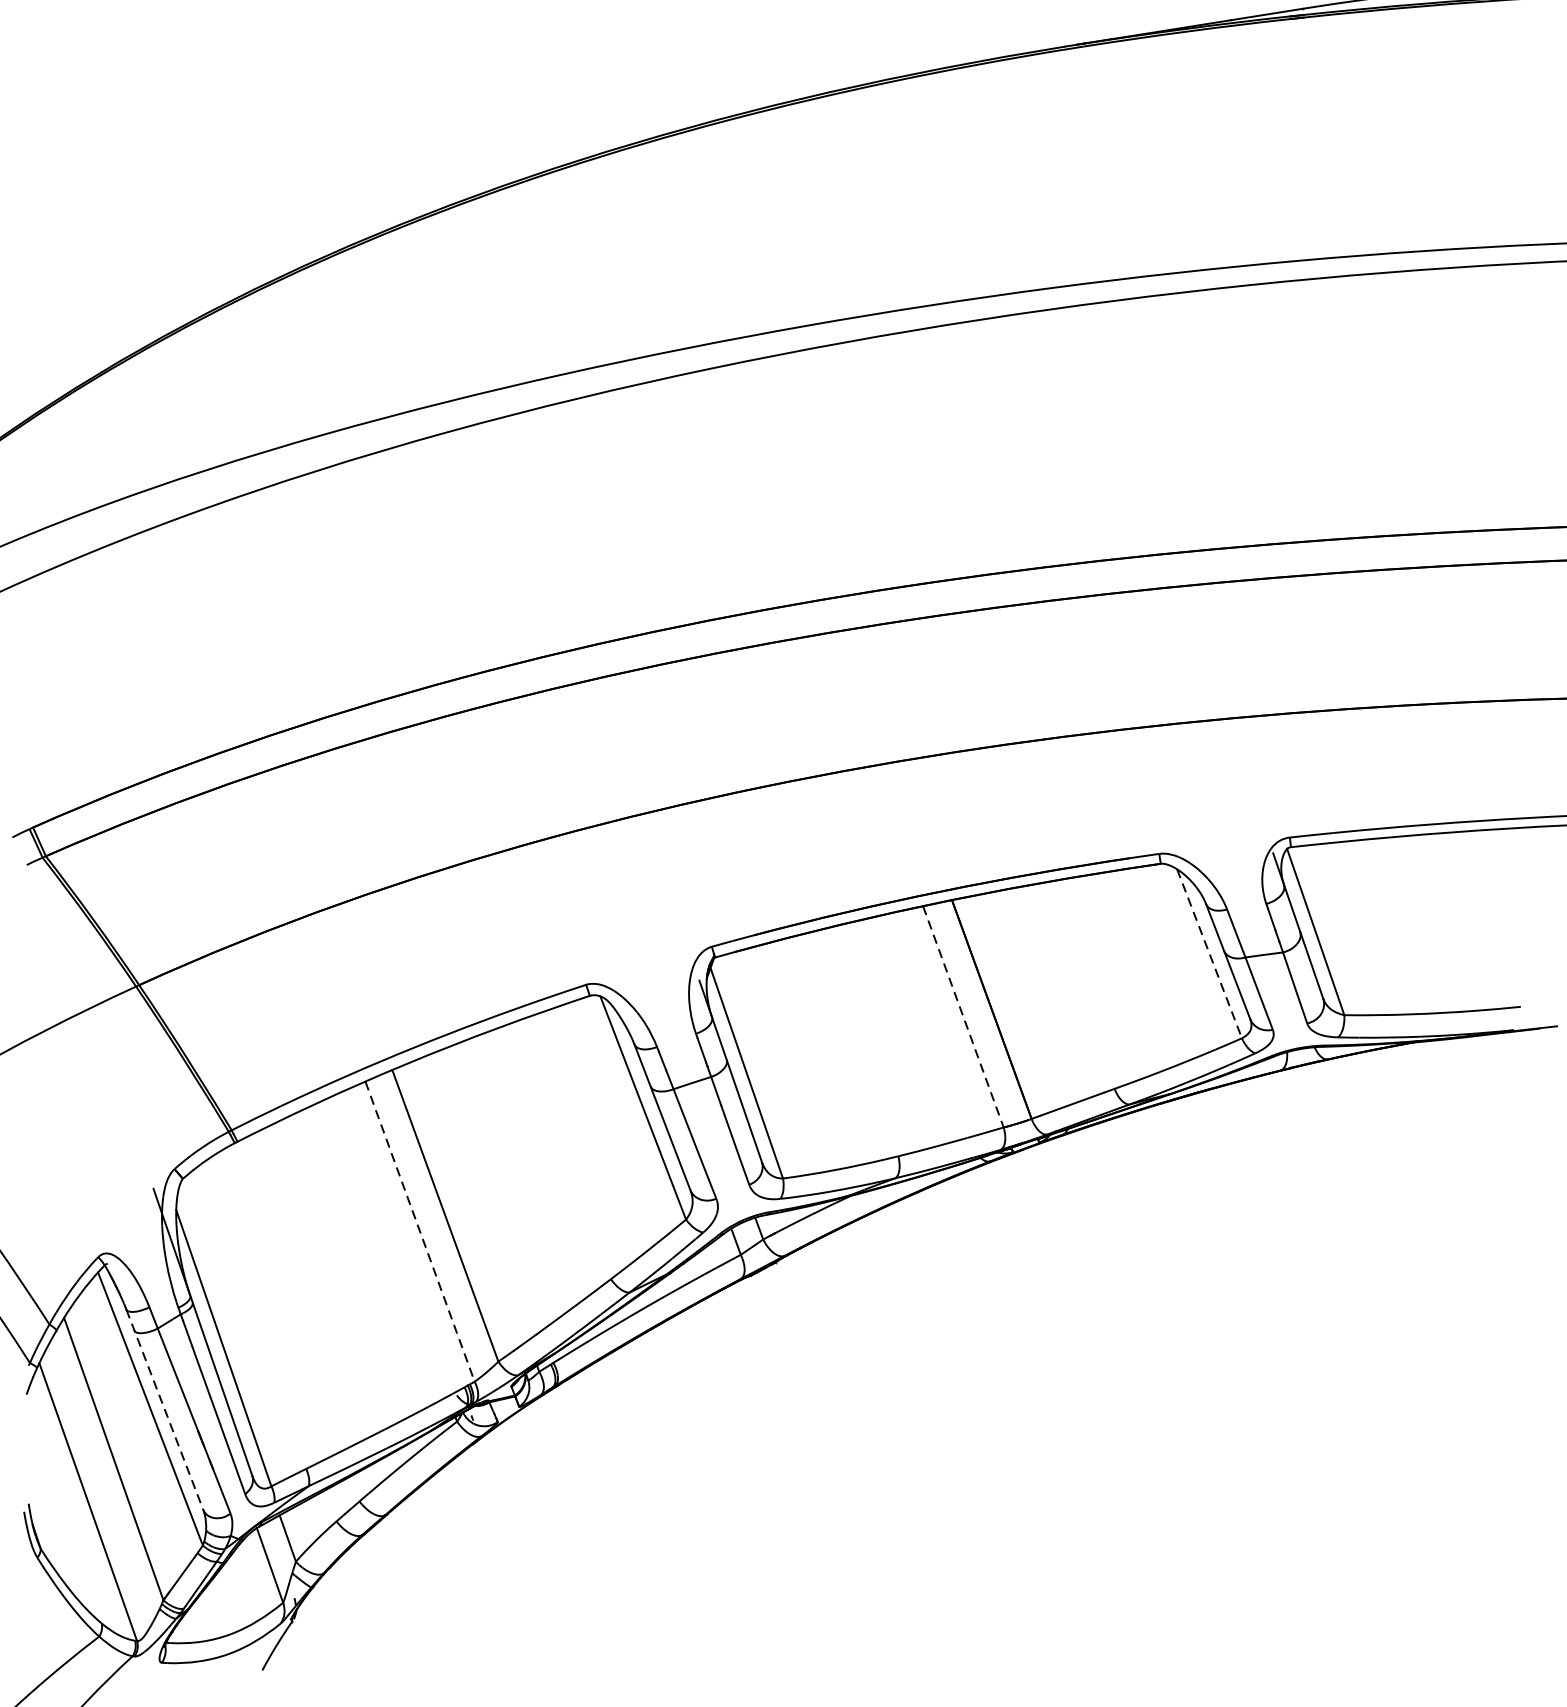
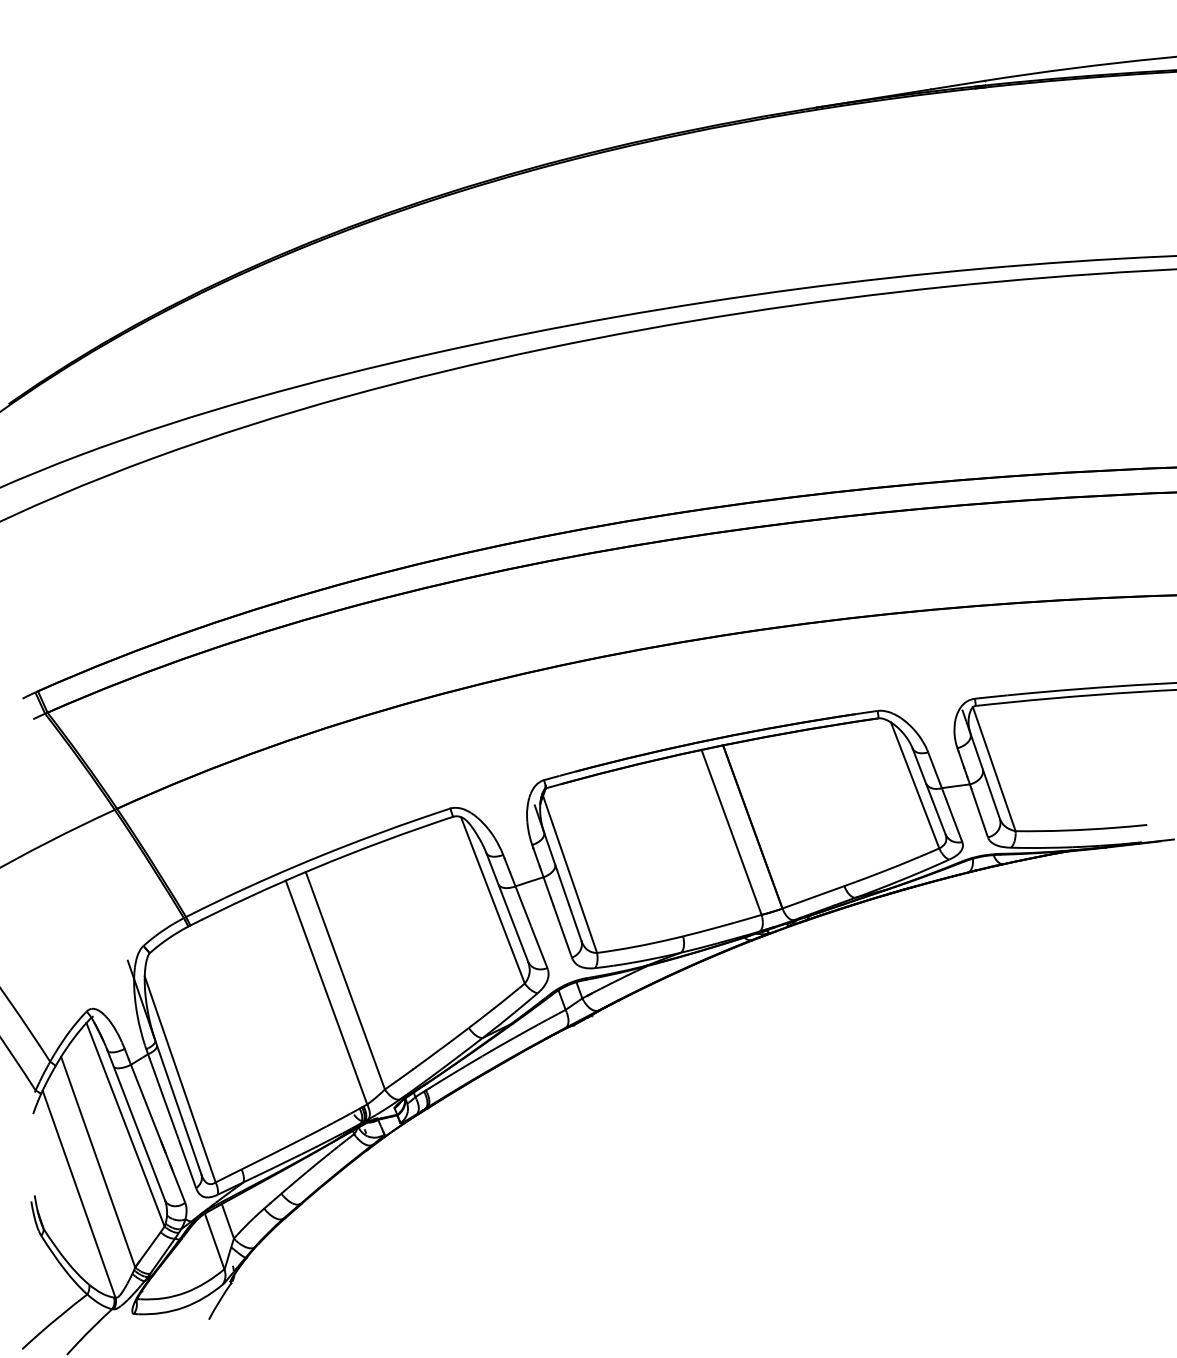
line: (1210, 953) -> (915, 785), dashed -> solid
line: (963, 1016) -> (731, 832), dashed -> solid
line: (420, 1232) -> (326, 993), dashed -> solid
line: (165, 1409) -> (136, 1125), dashed -> solid

